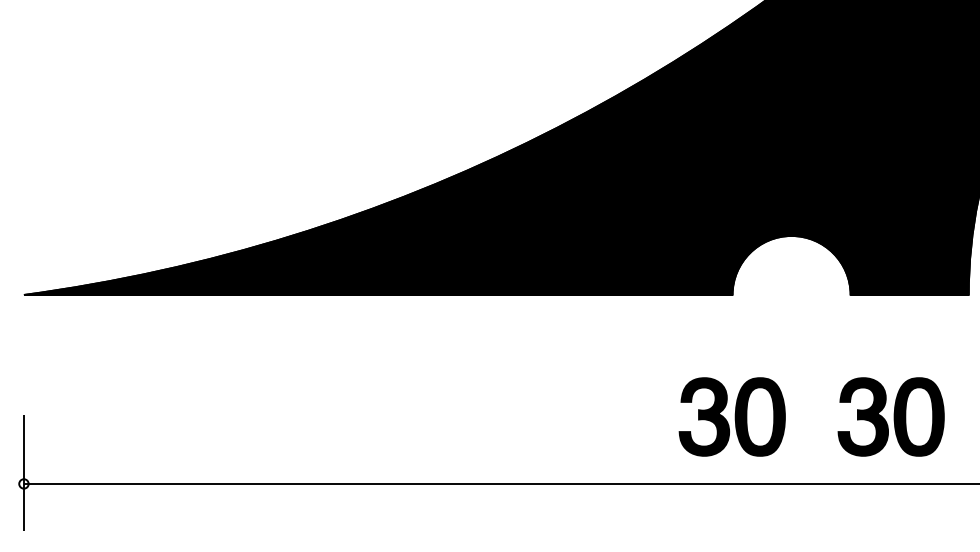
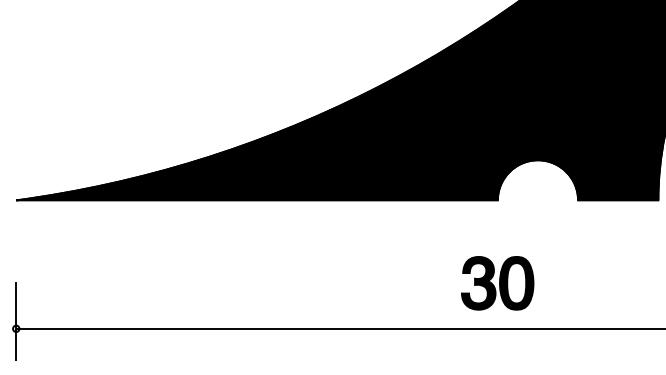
part: (890, 417) -> (605, 283), removed

